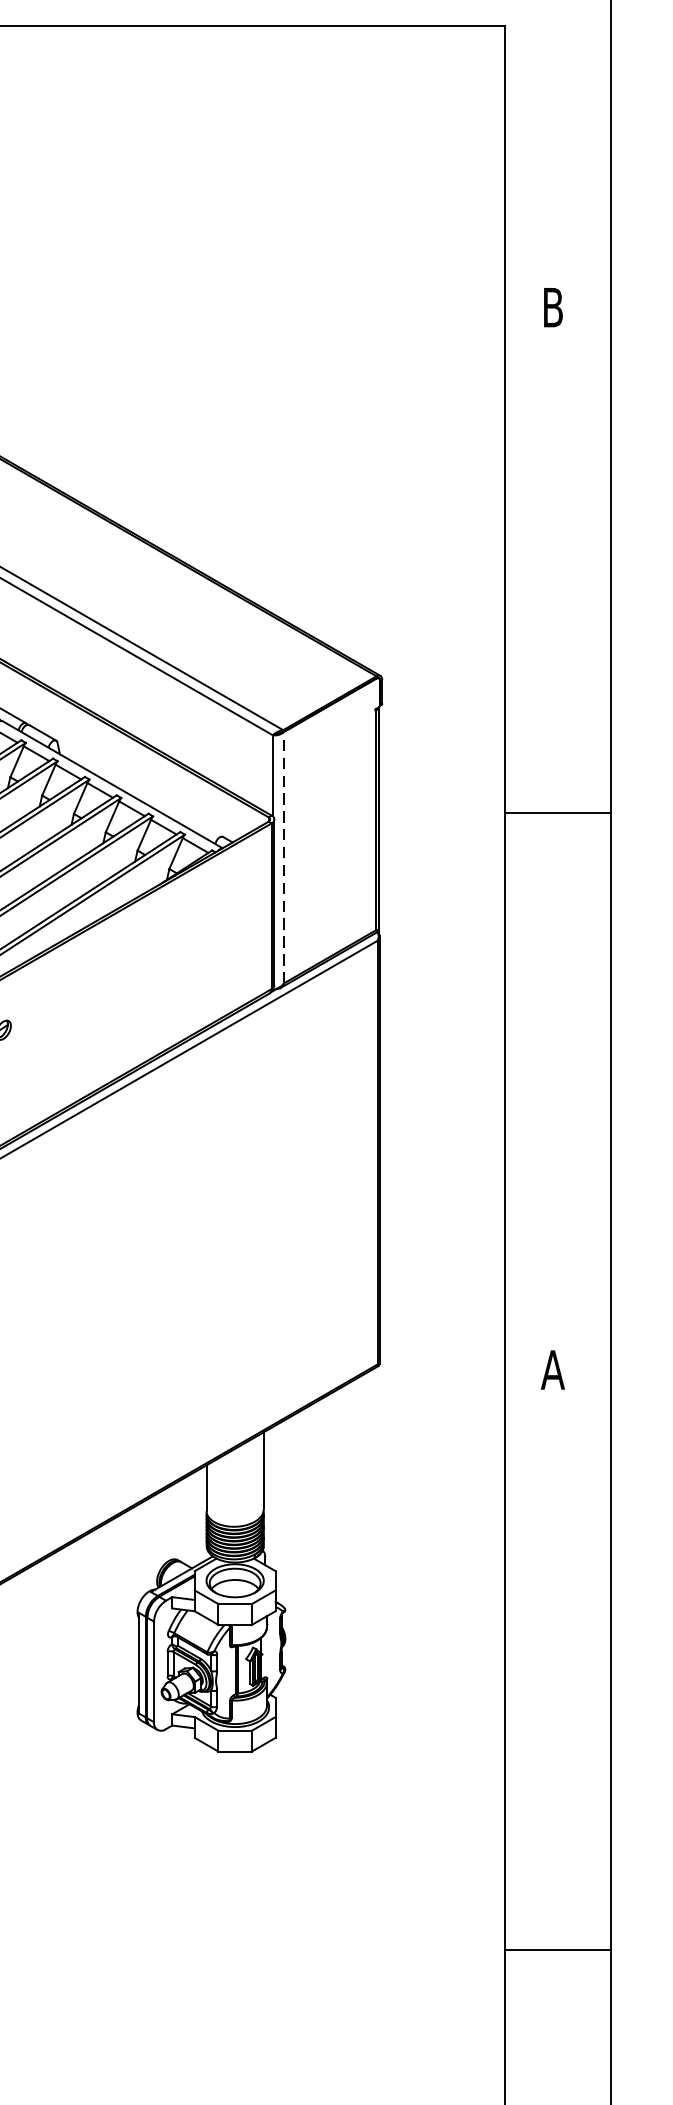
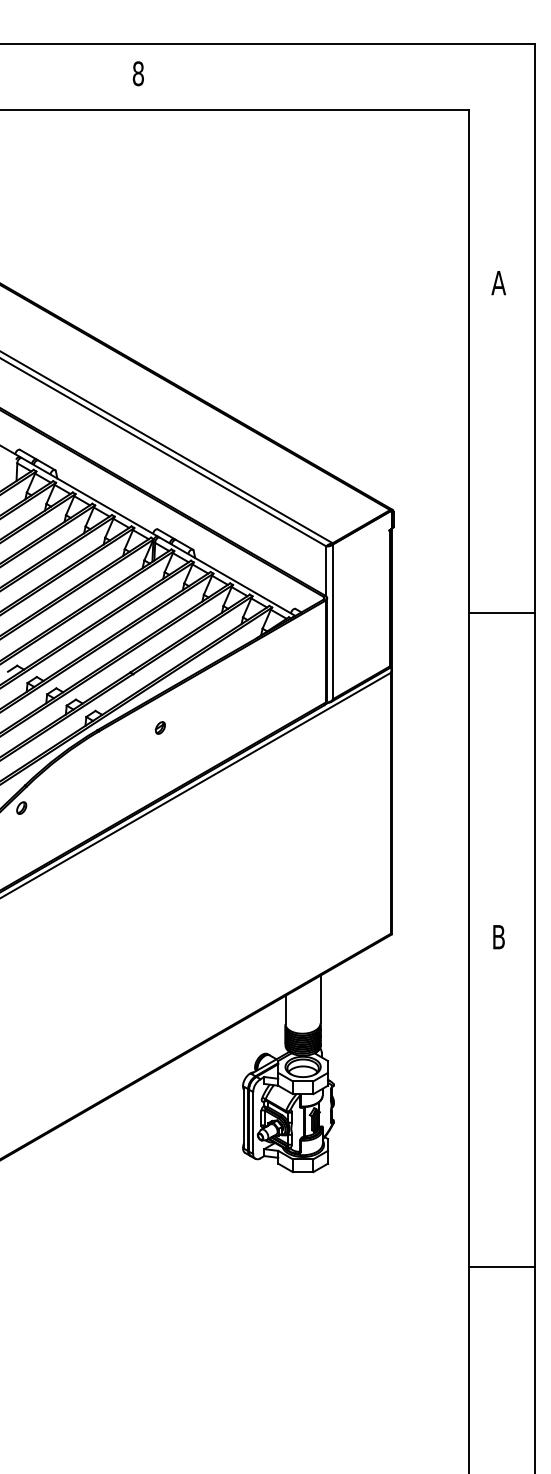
text: (552, 308) -> (498, 283), B -> A
line: (557, 813) -> (501, 613), moved
line: (284, 857) -> (333, 621), dashed -> solid
text: (552, 1370) -> (498, 937), A -> B
line: (557, 1950) -> (501, 1267), moved

